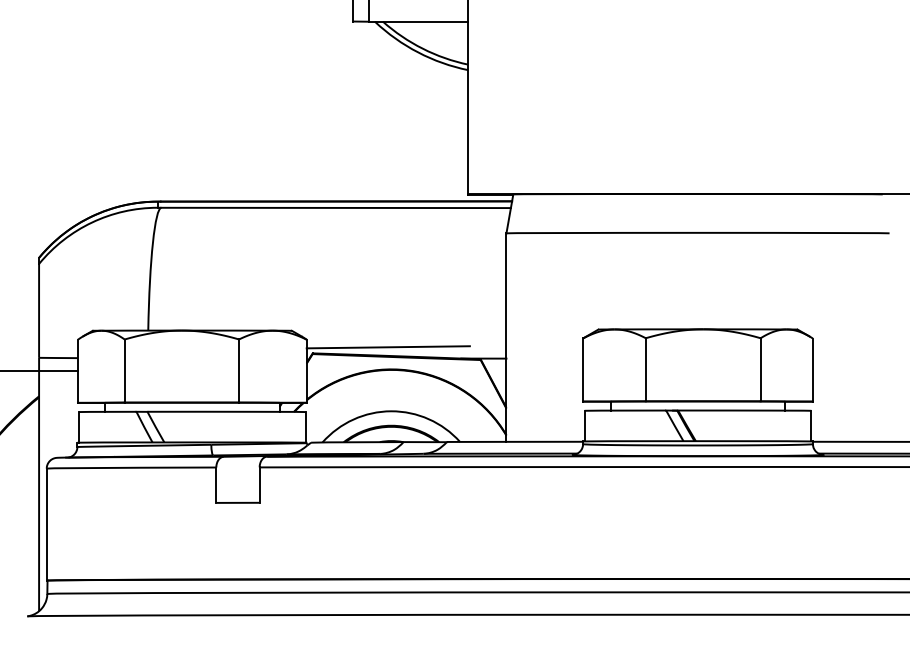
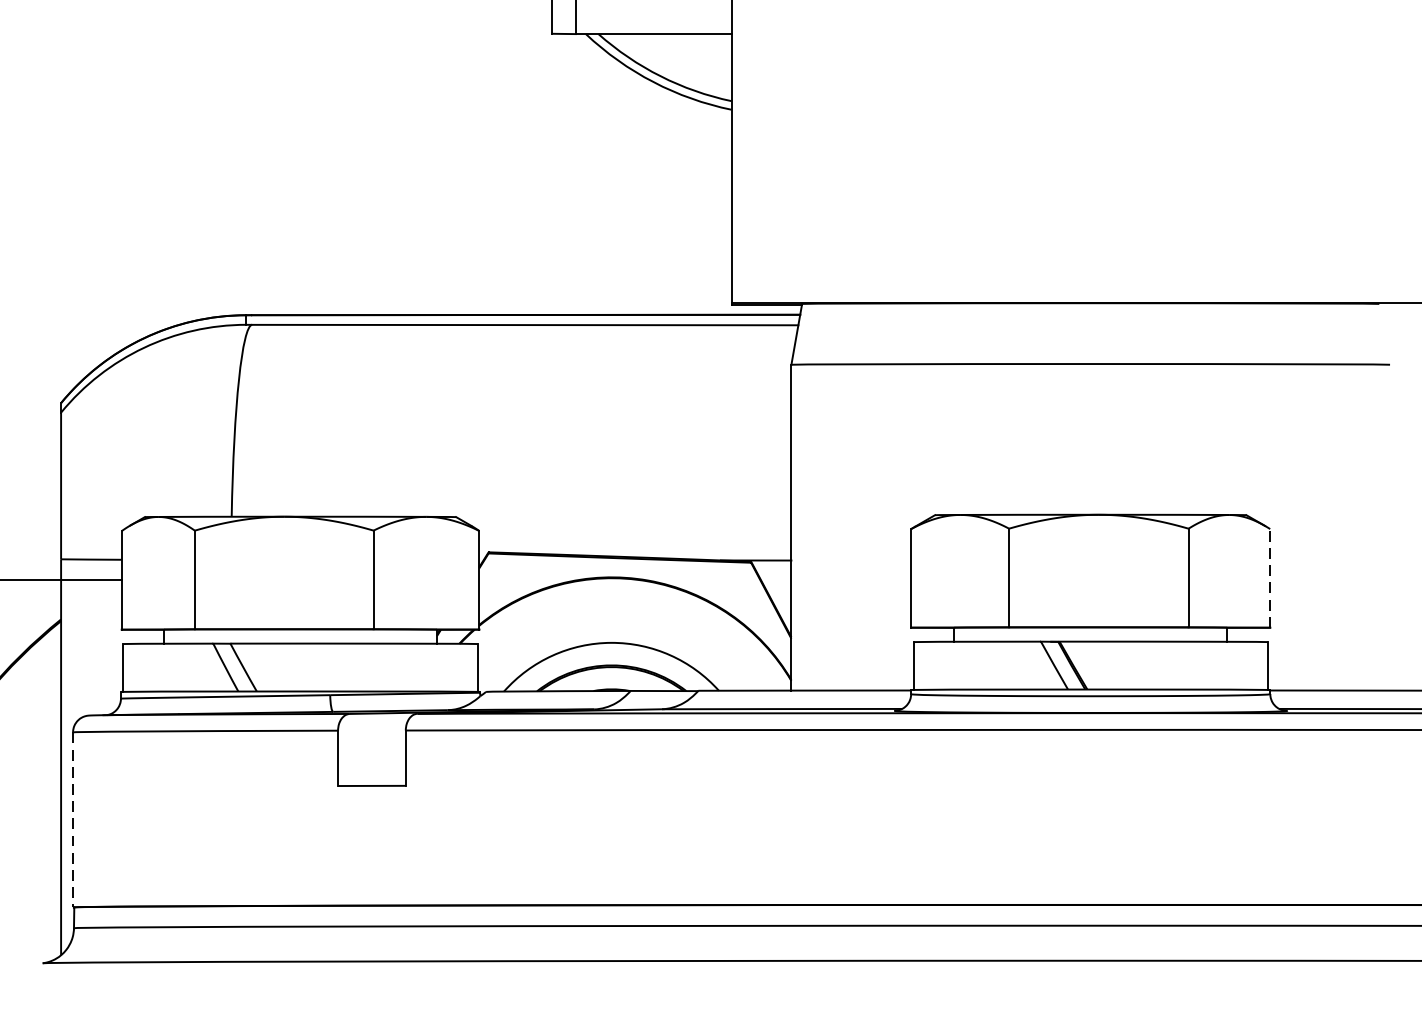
line: (387, 347) -> (605, 543), removed
line: (812, 370) -> (1269, 579), solid -> dashed
line: (46, 525) -> (72, 821), solid -> dashed

